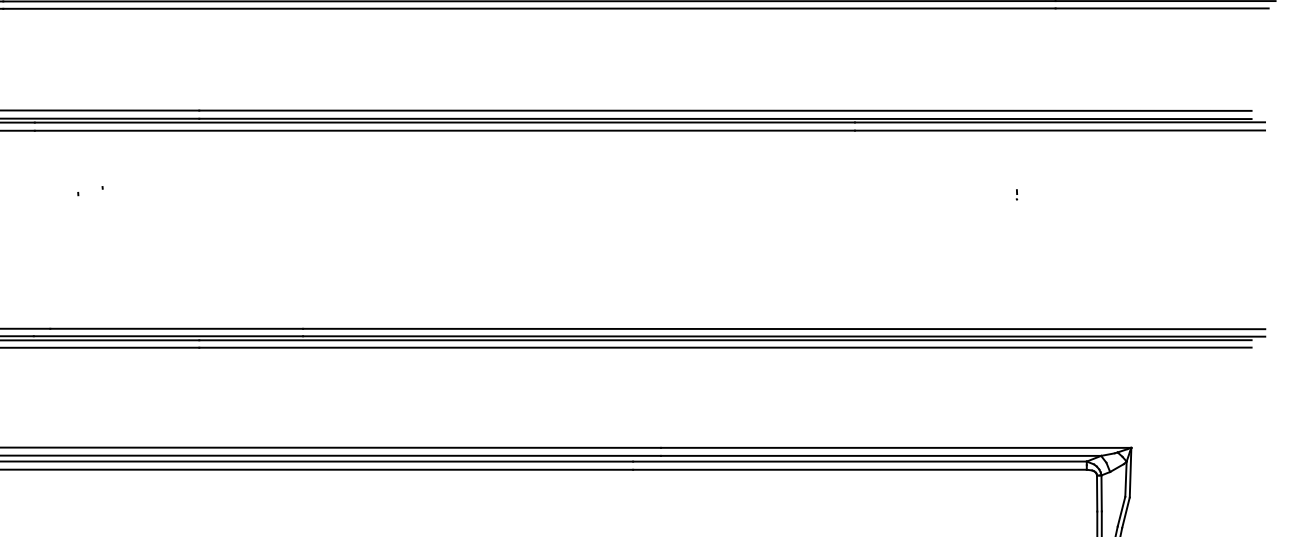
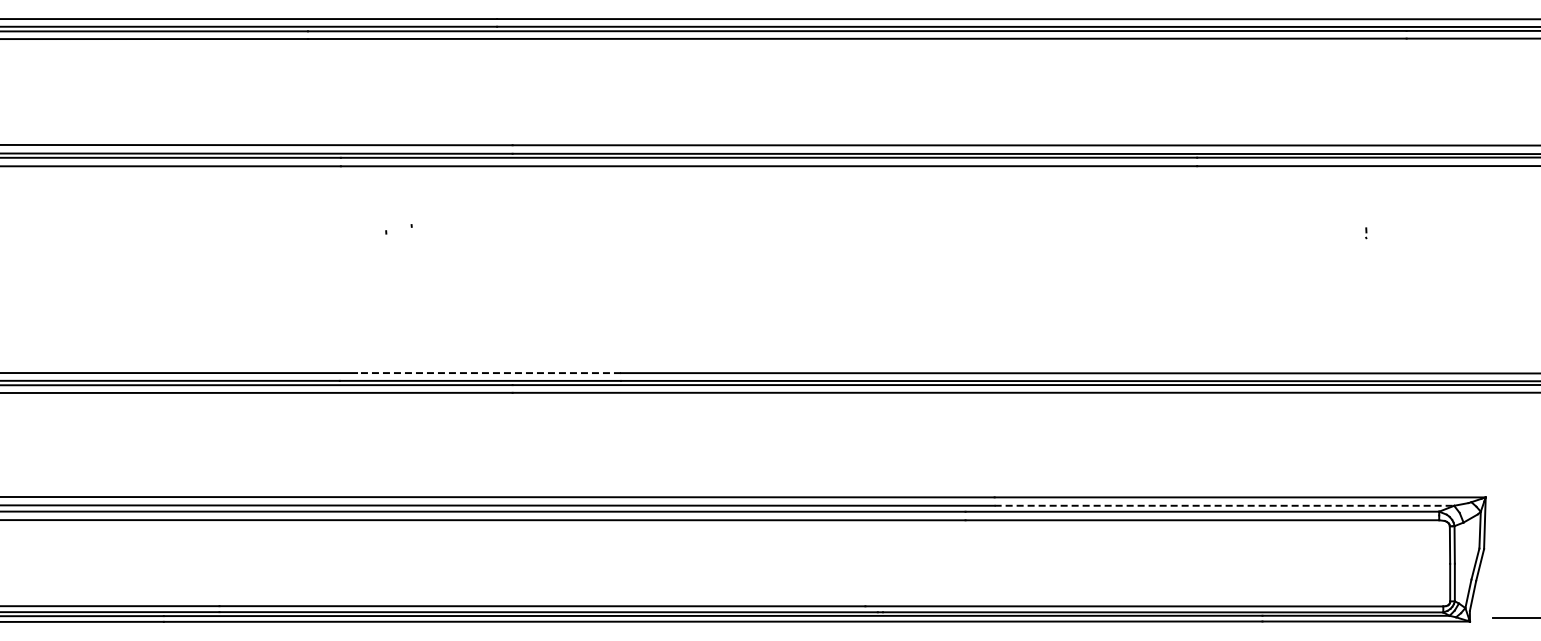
line: (177, 329) -> (489, 373), solid -> dashed
line: (881, 455) -> (1224, 505), solid -> dashed

